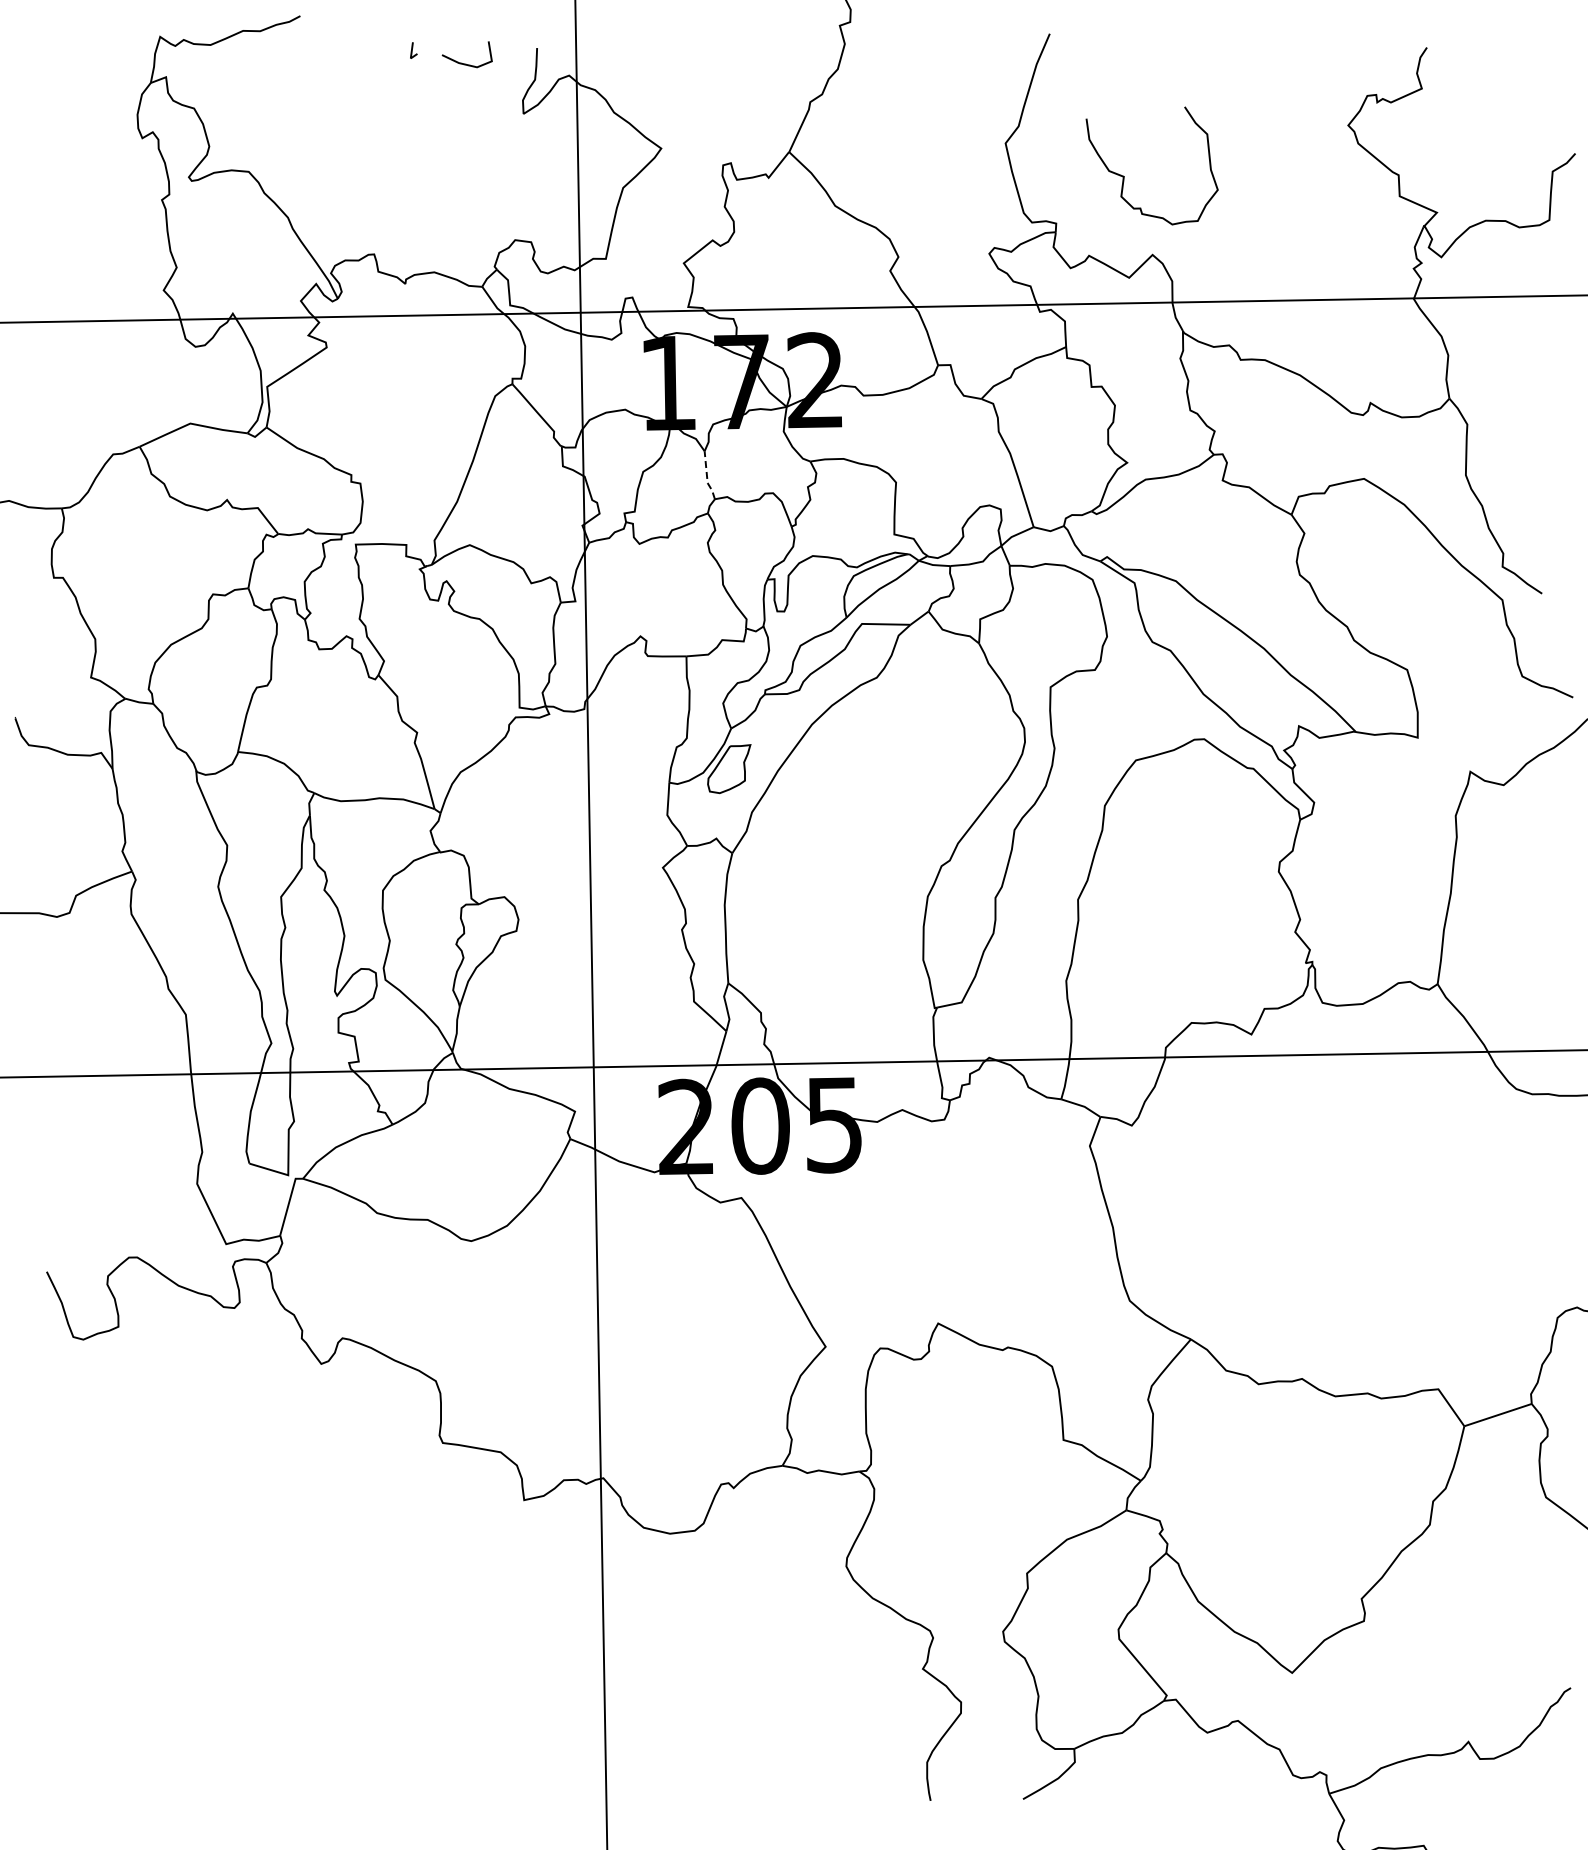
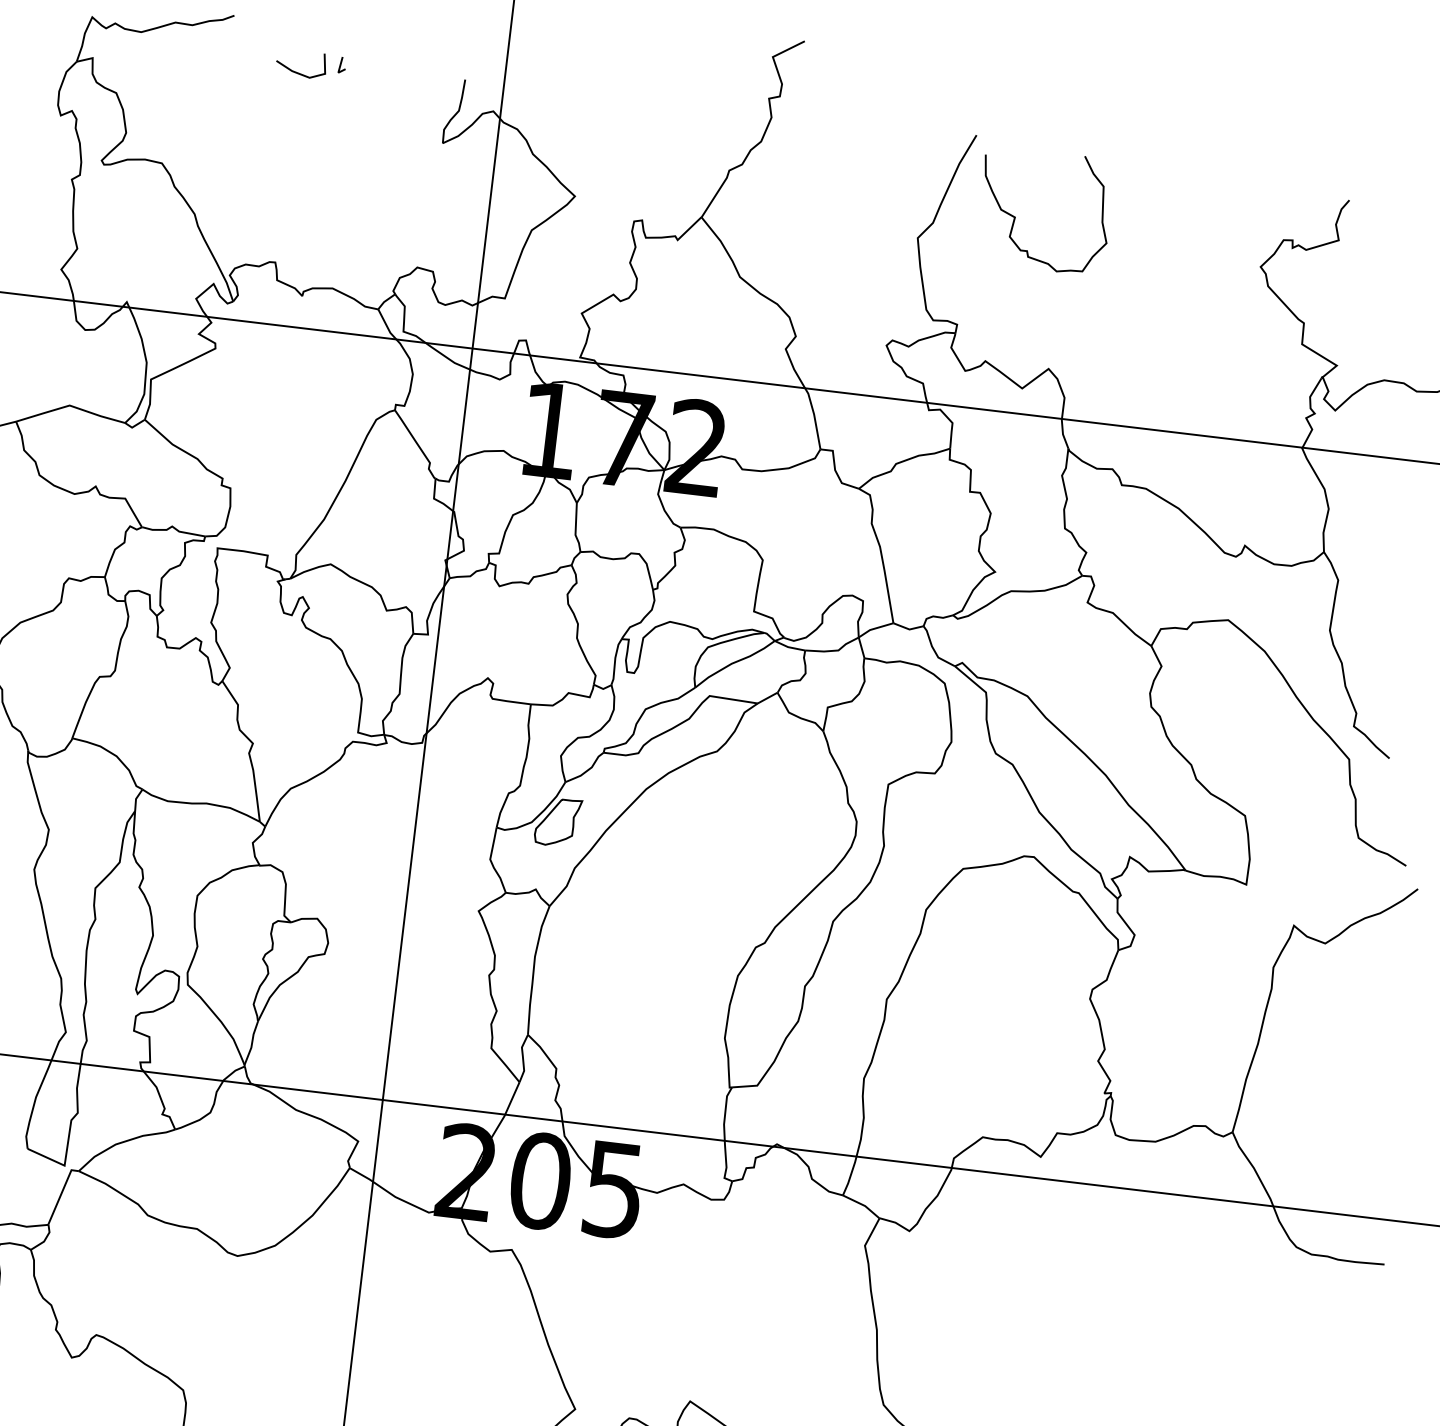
line: (466, 63) -> (299, 72), moved
curve: (1124, 176) -> (1015, 217), moved
line: (707, 477) -> (576, 529), dashed -> solid

